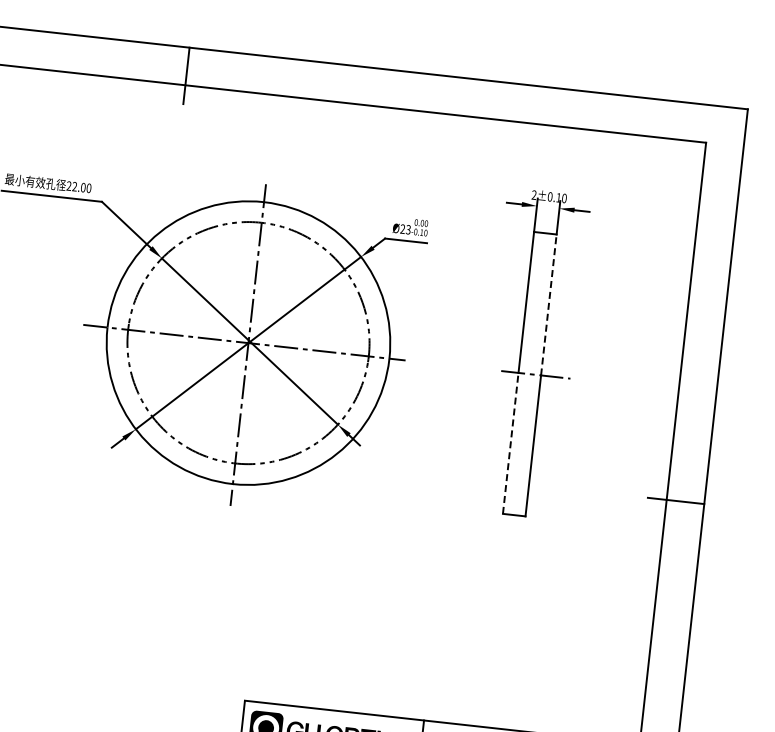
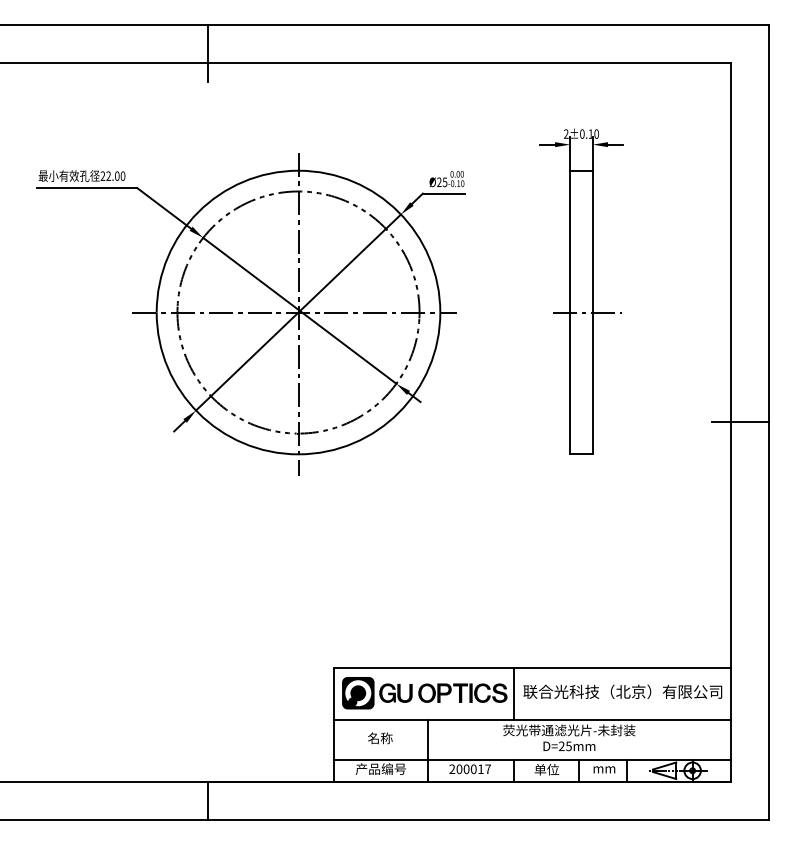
text: (408, 229) -> (445, 181), Ø23 -> Ø25
line: (548, 304) -> (592, 241), dashed -> solid
line: (511, 443) -> (570, 383), dashed -> solid

